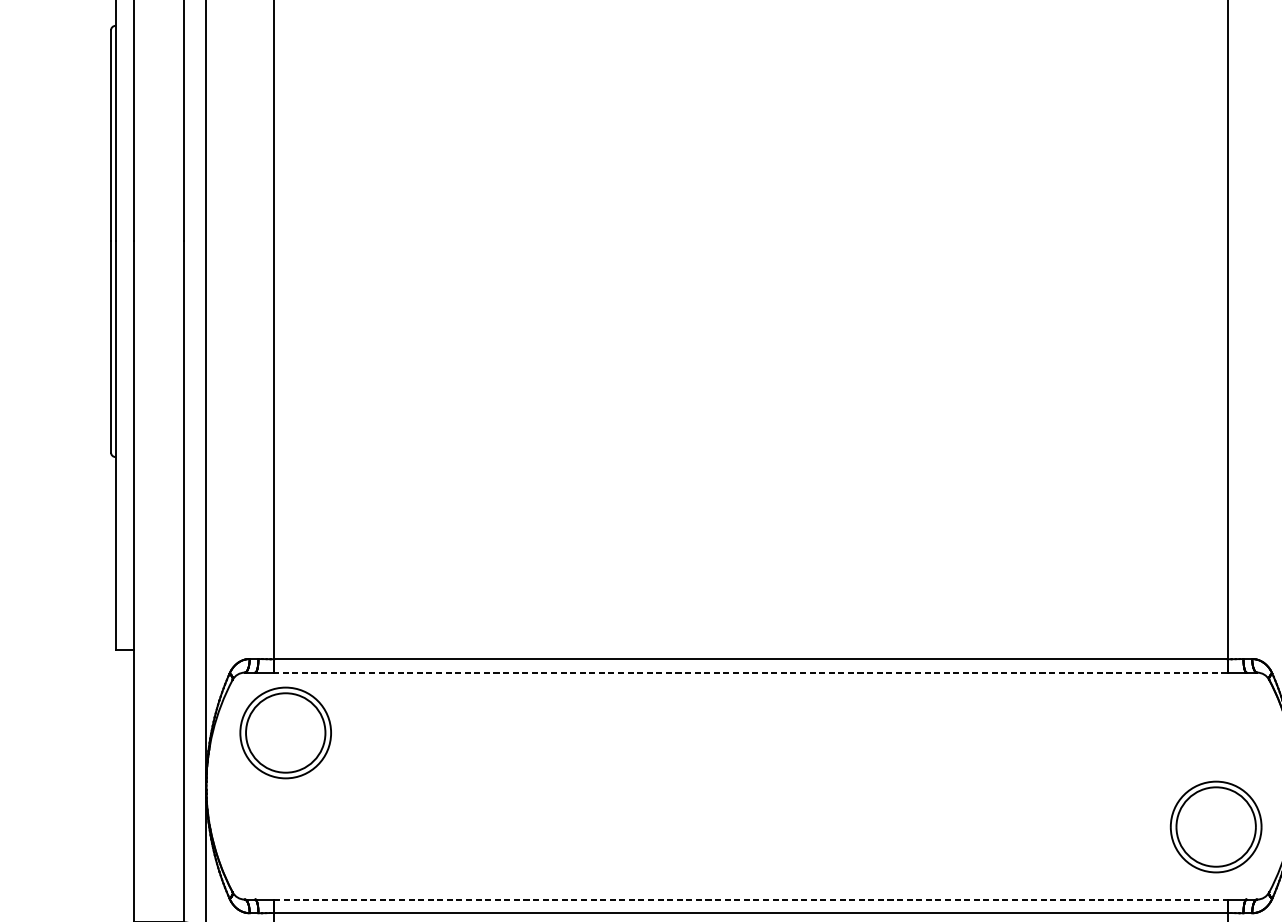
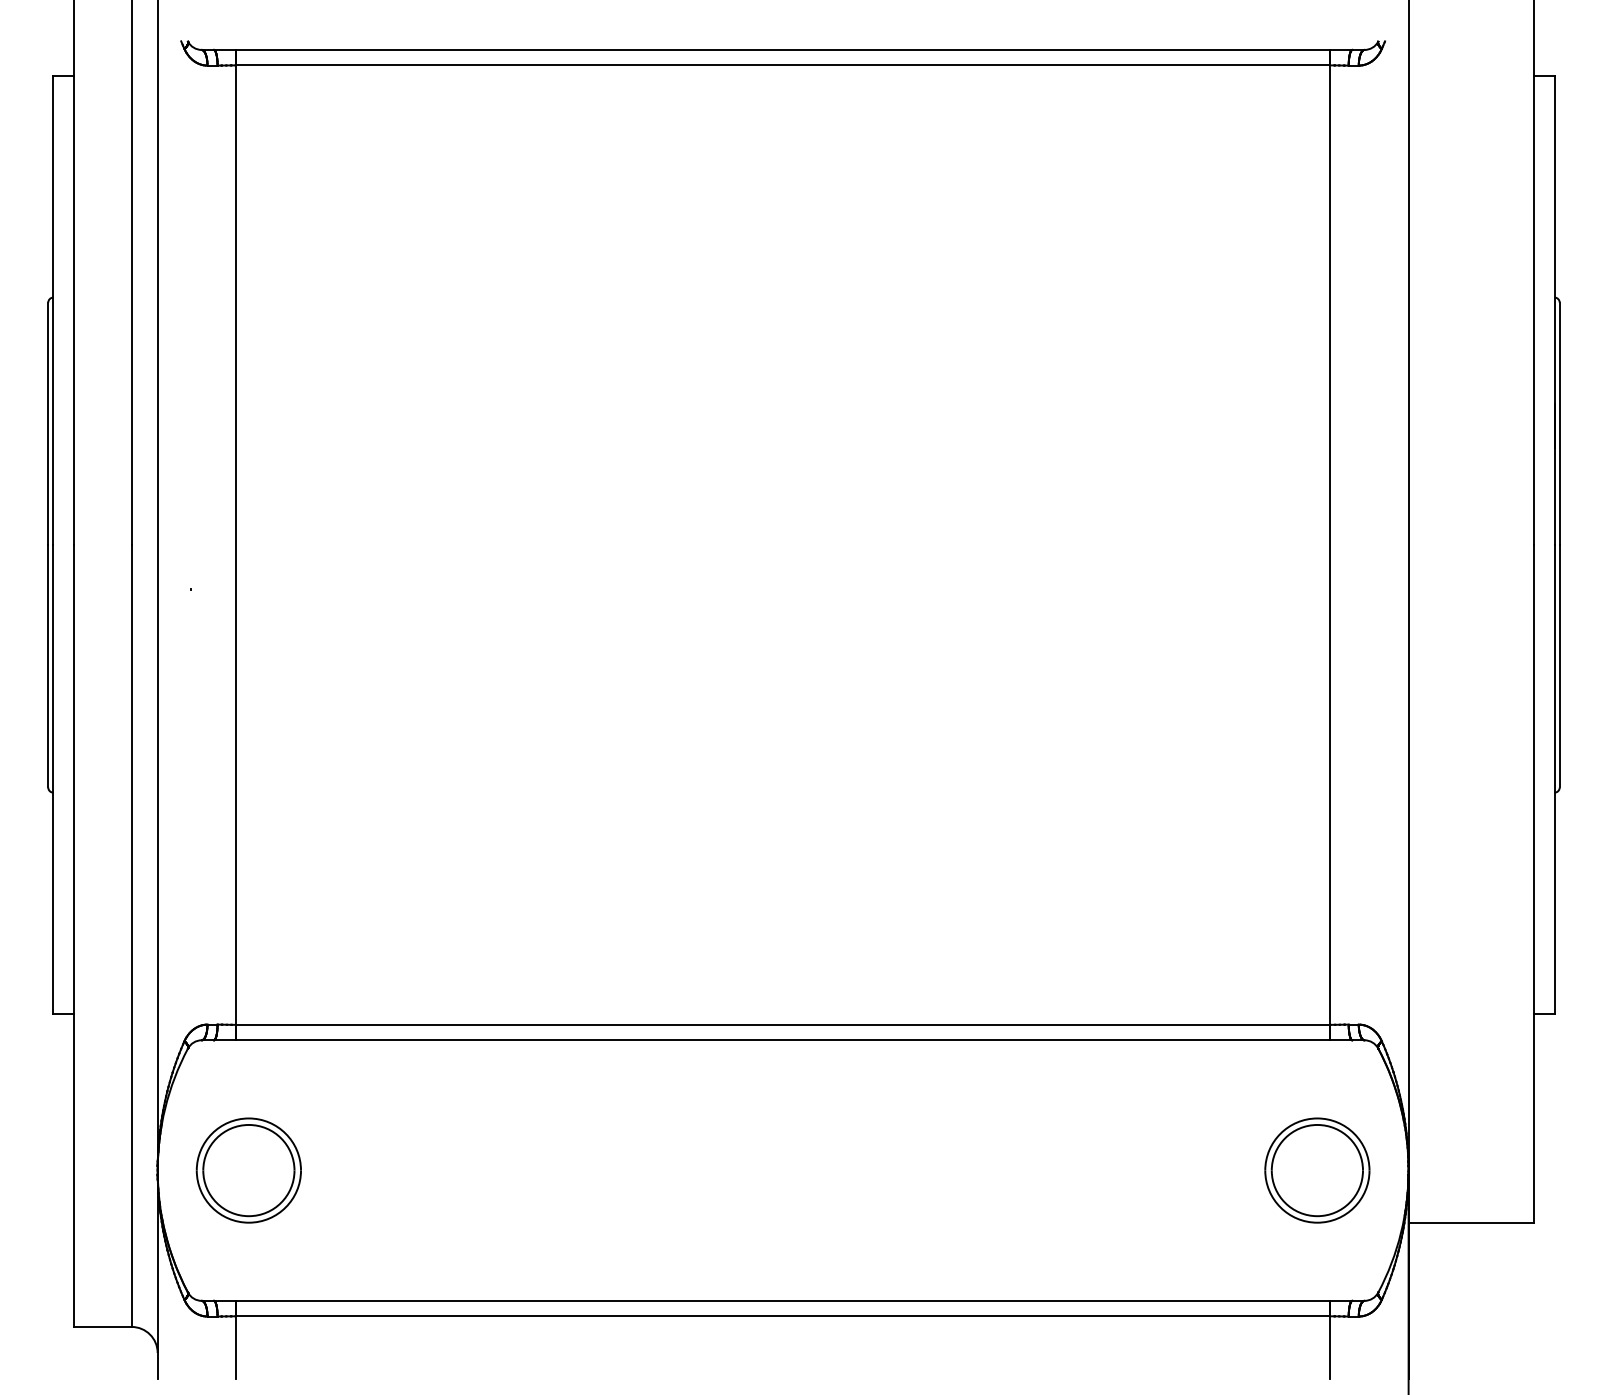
line: (750, 672) -> (782, 1040), dashed -> solid
part: (285, 732) -> (248, 1170), moved
part: (1216, 826) -> (1317, 1170), moved
line: (751, 899) -> (783, 1300), dashed -> solid

